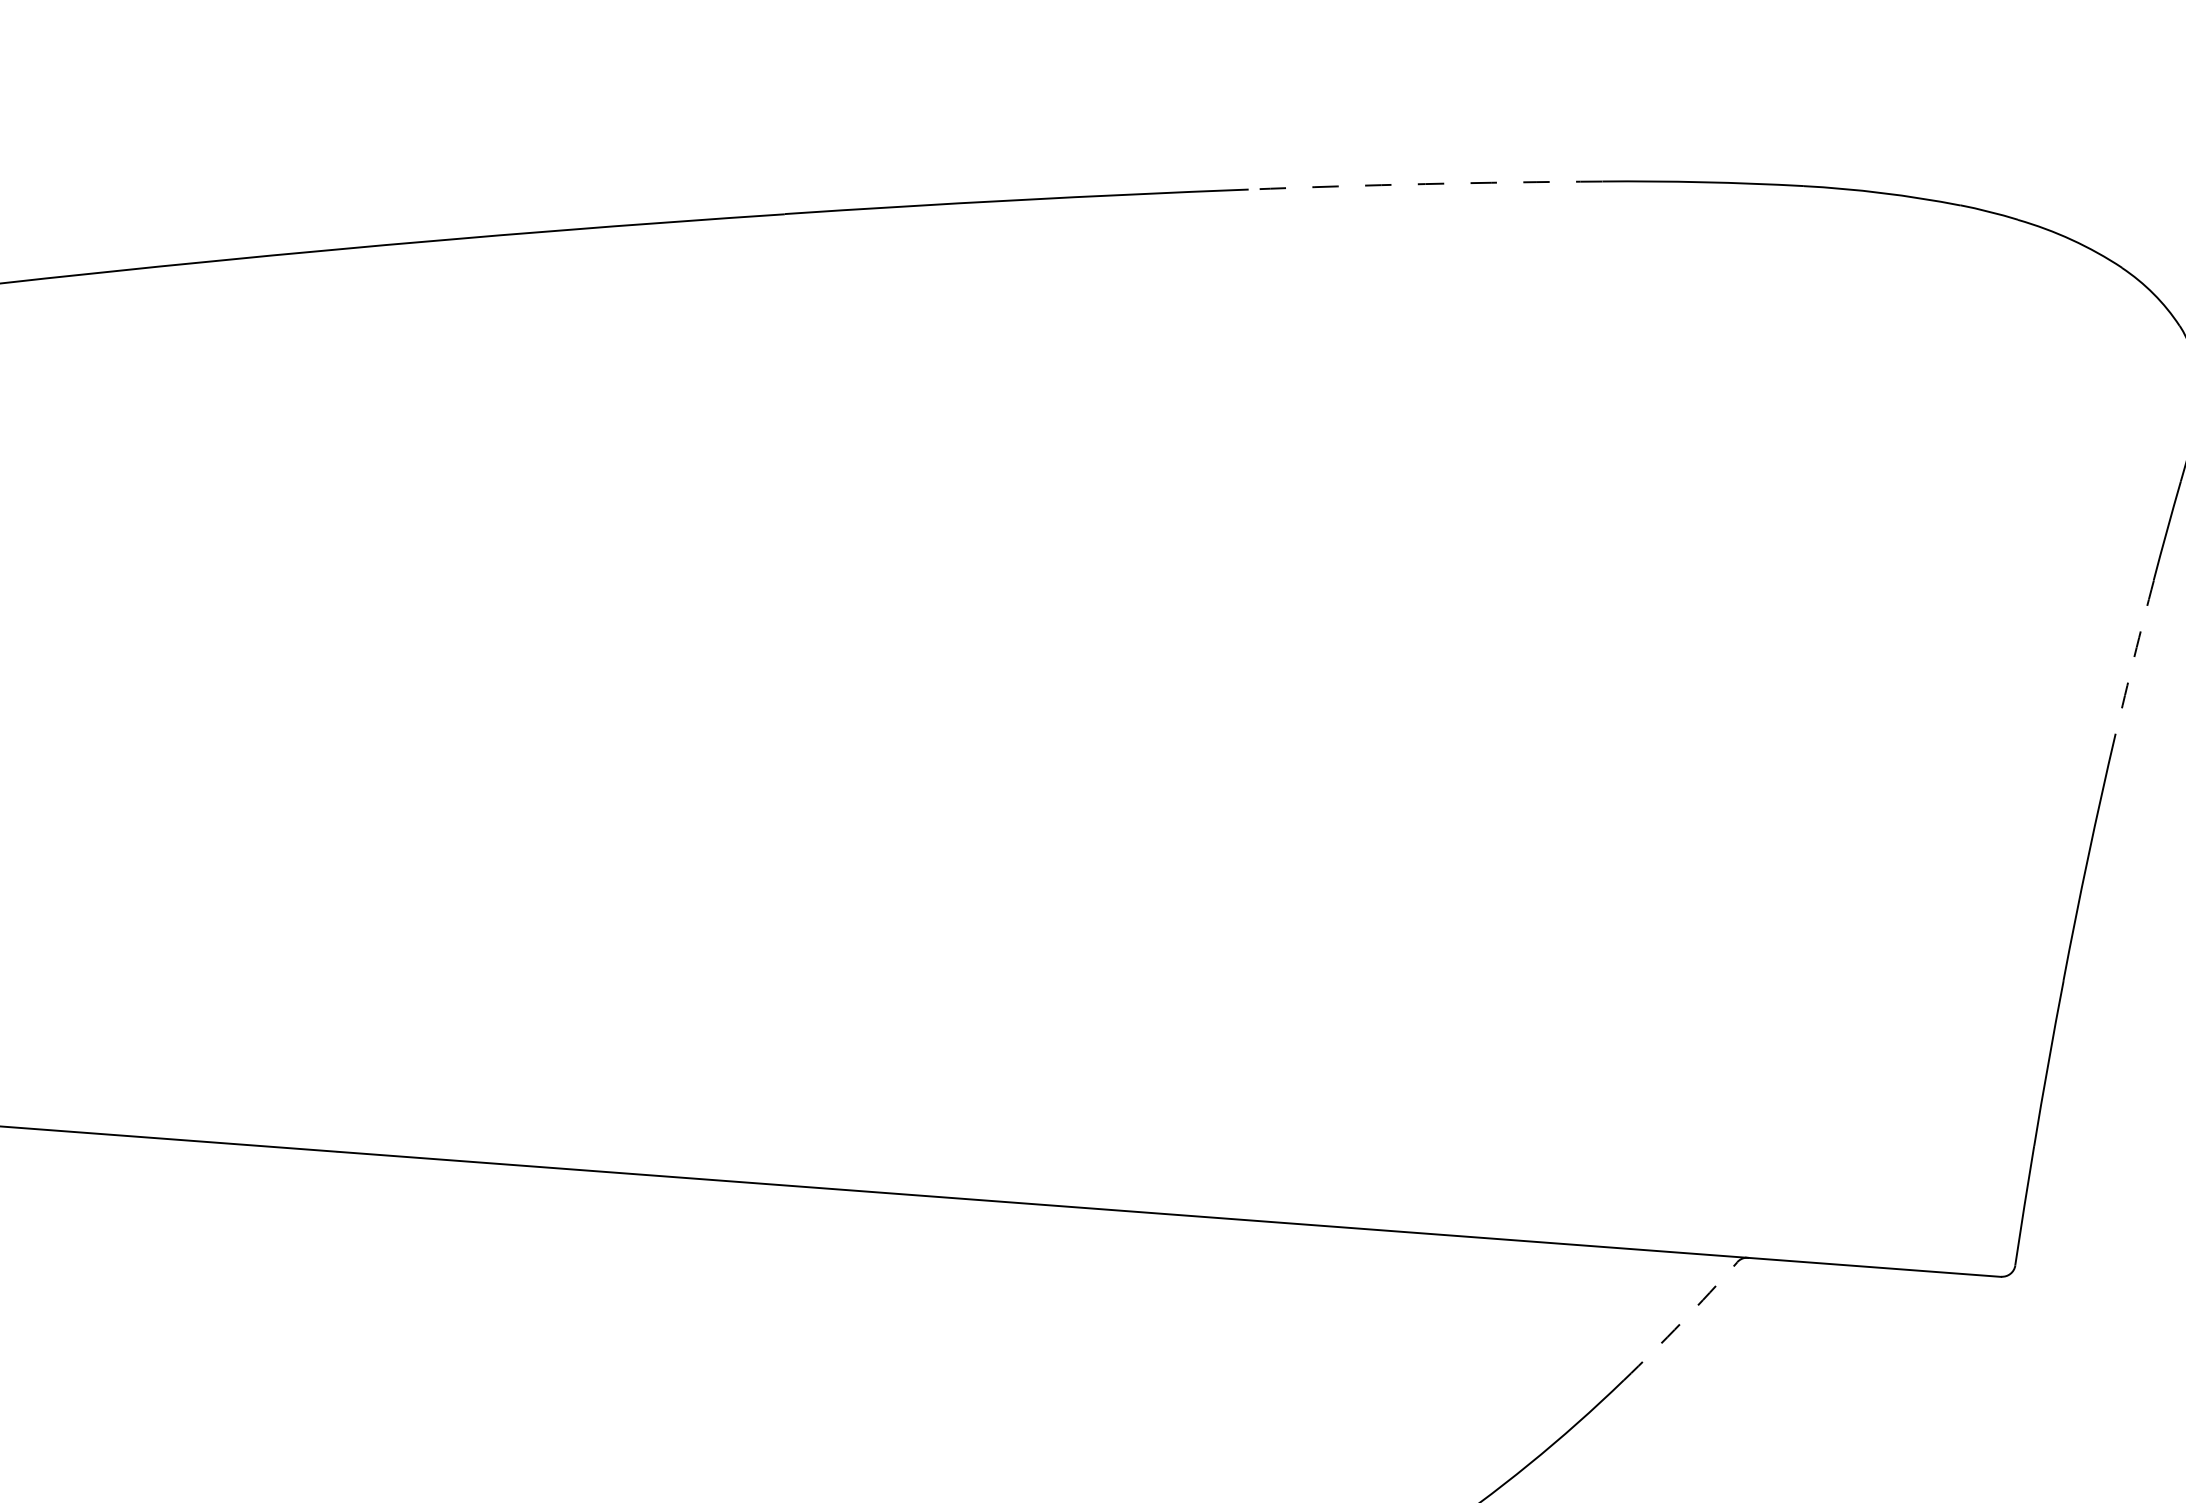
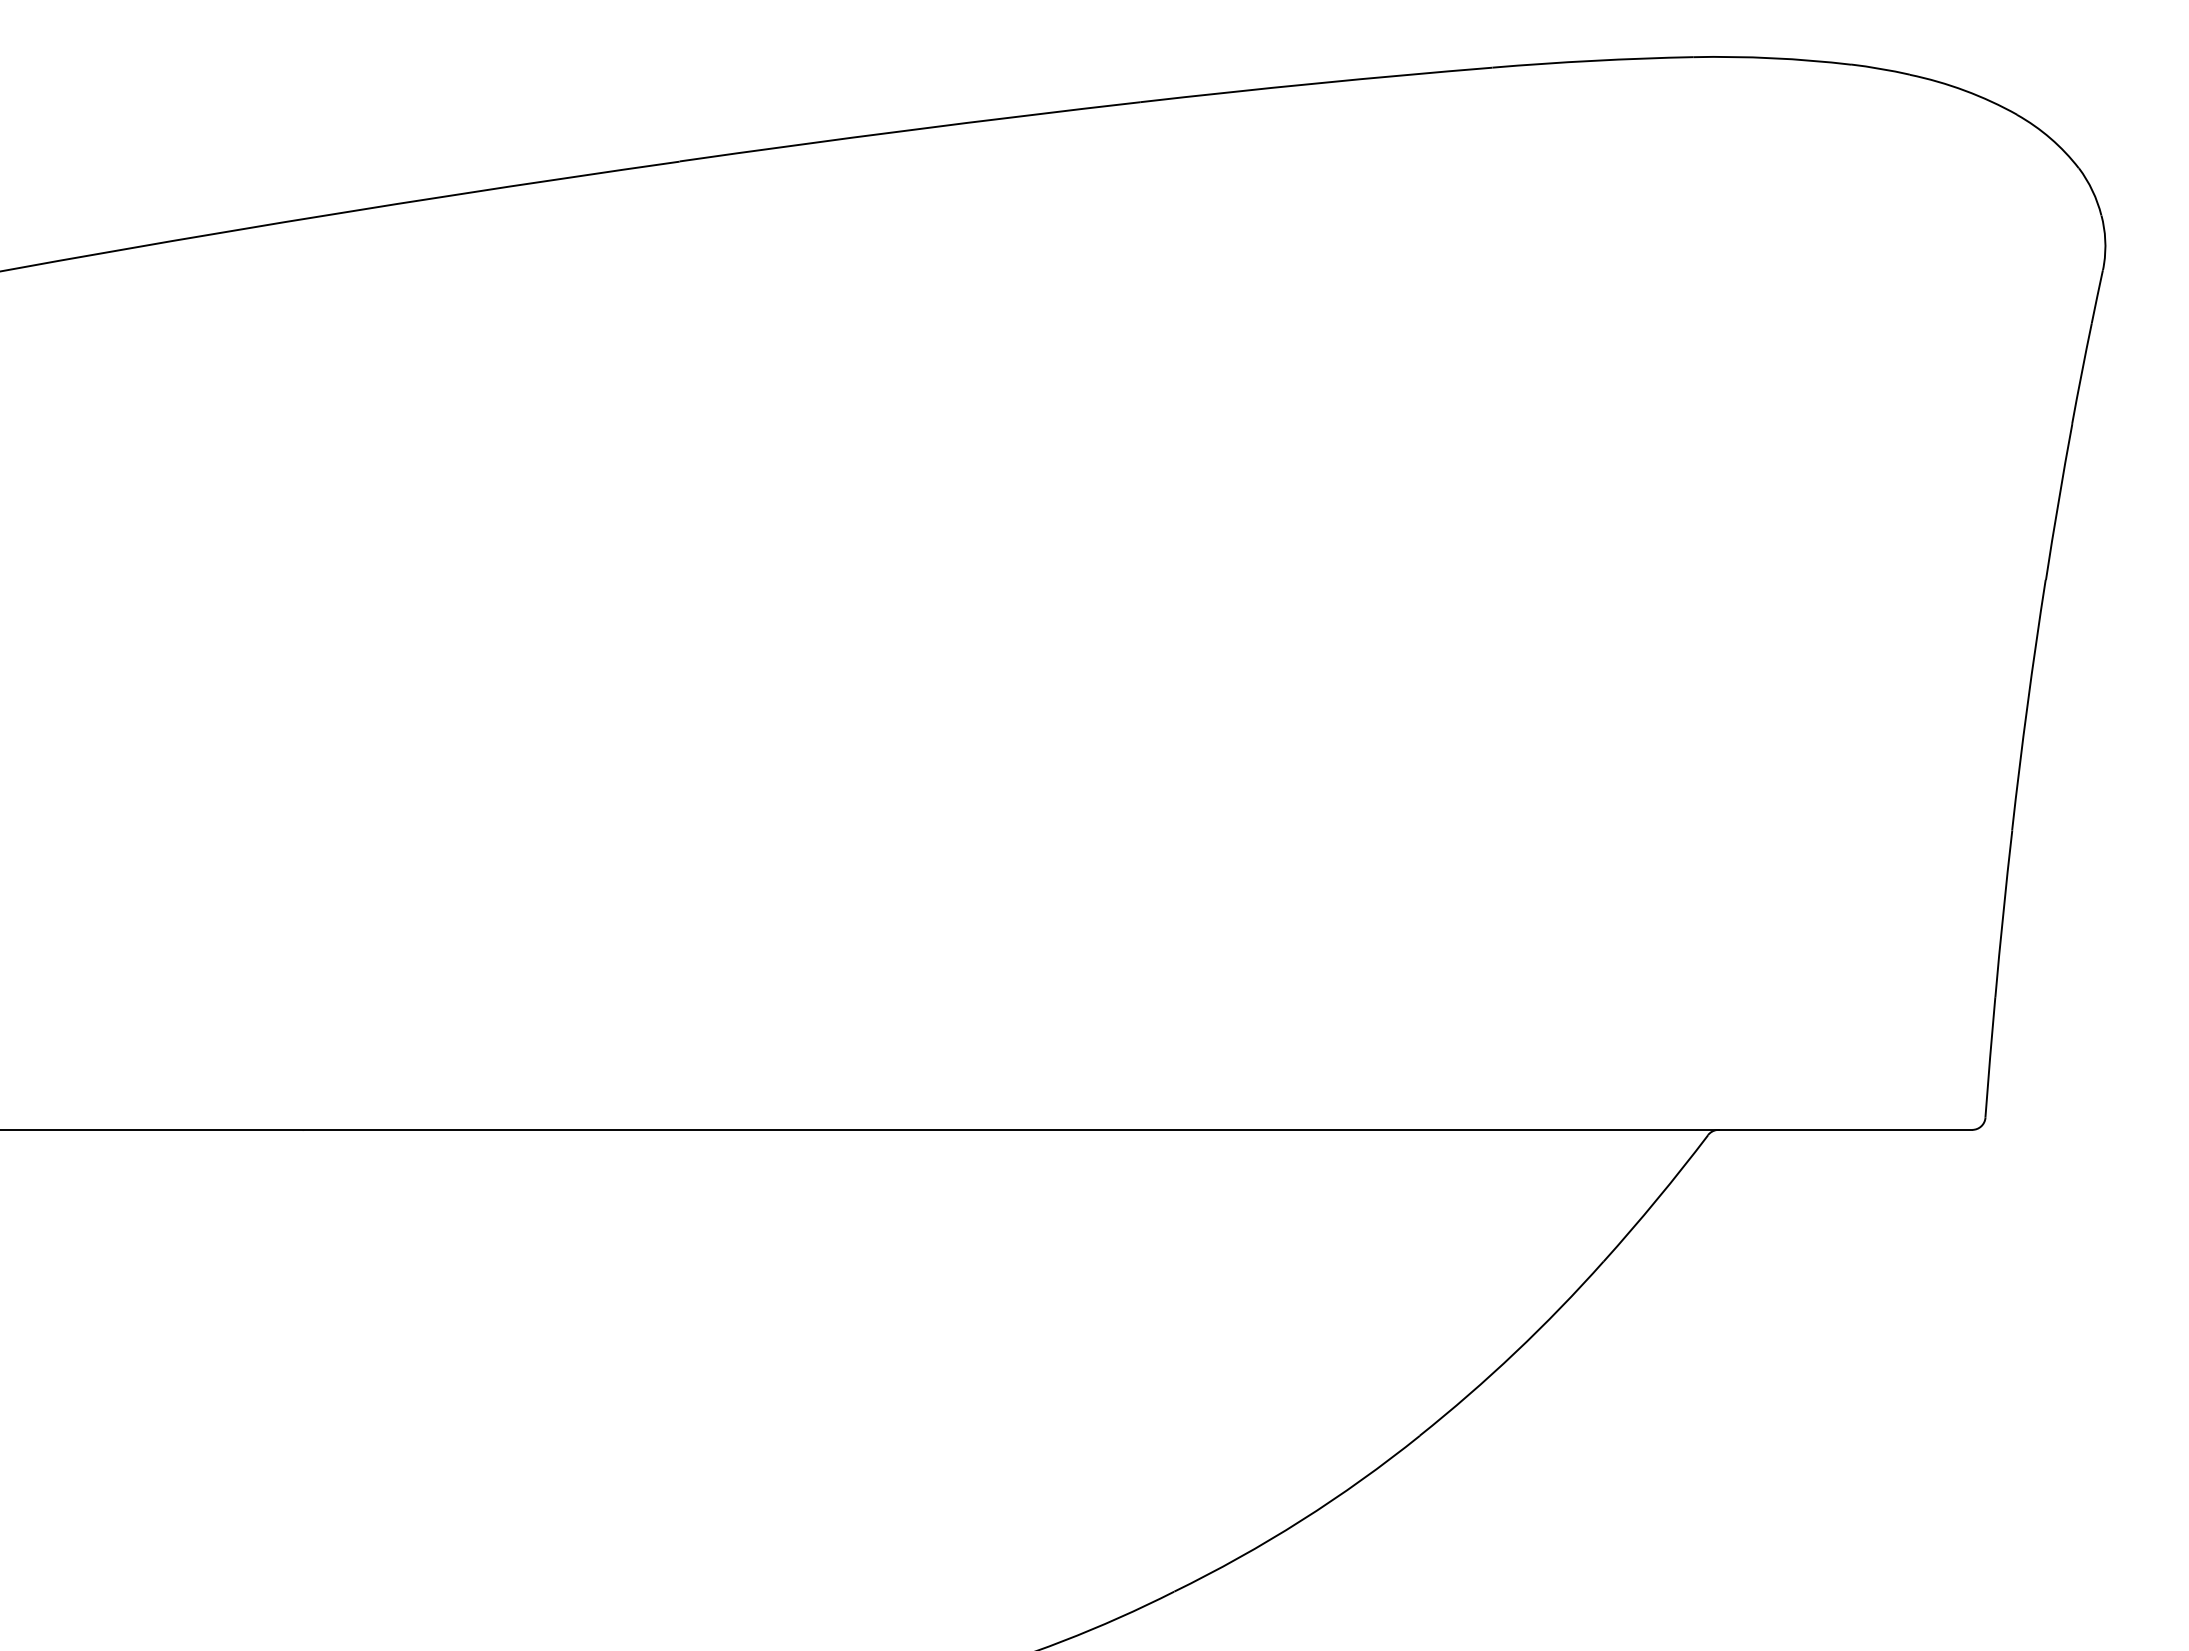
arc: (1425, 184) -> (1316, 83), dashed -> solid
arc: (2134, 656) -> (2058, 501), dashed -> solid
arc: (1682, 1322) -> (1657, 1199), dashed -> solid

